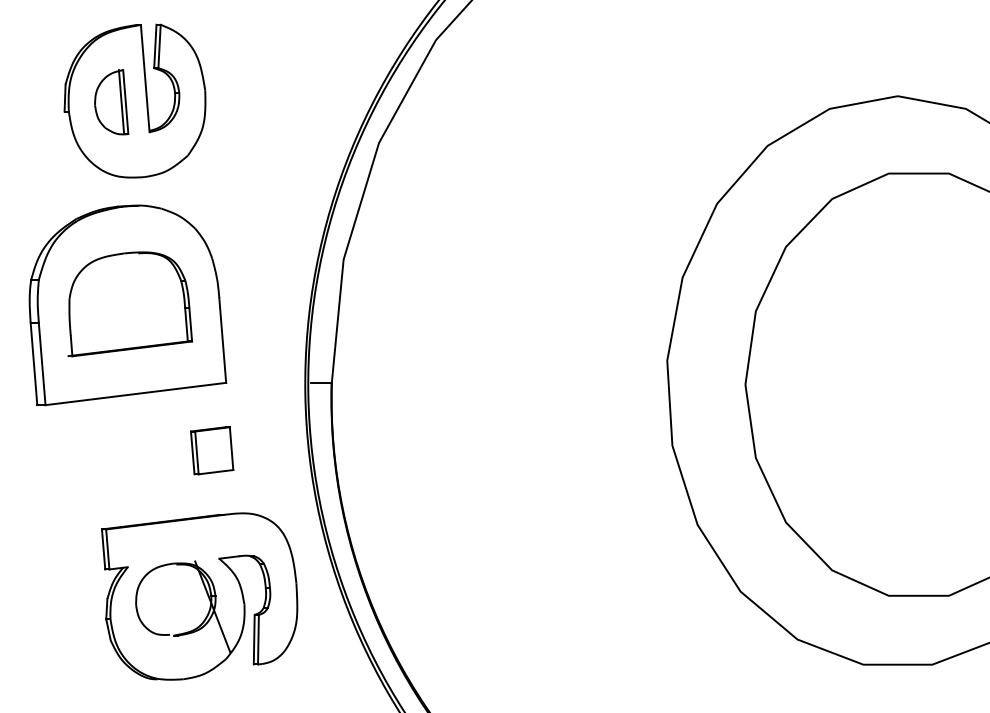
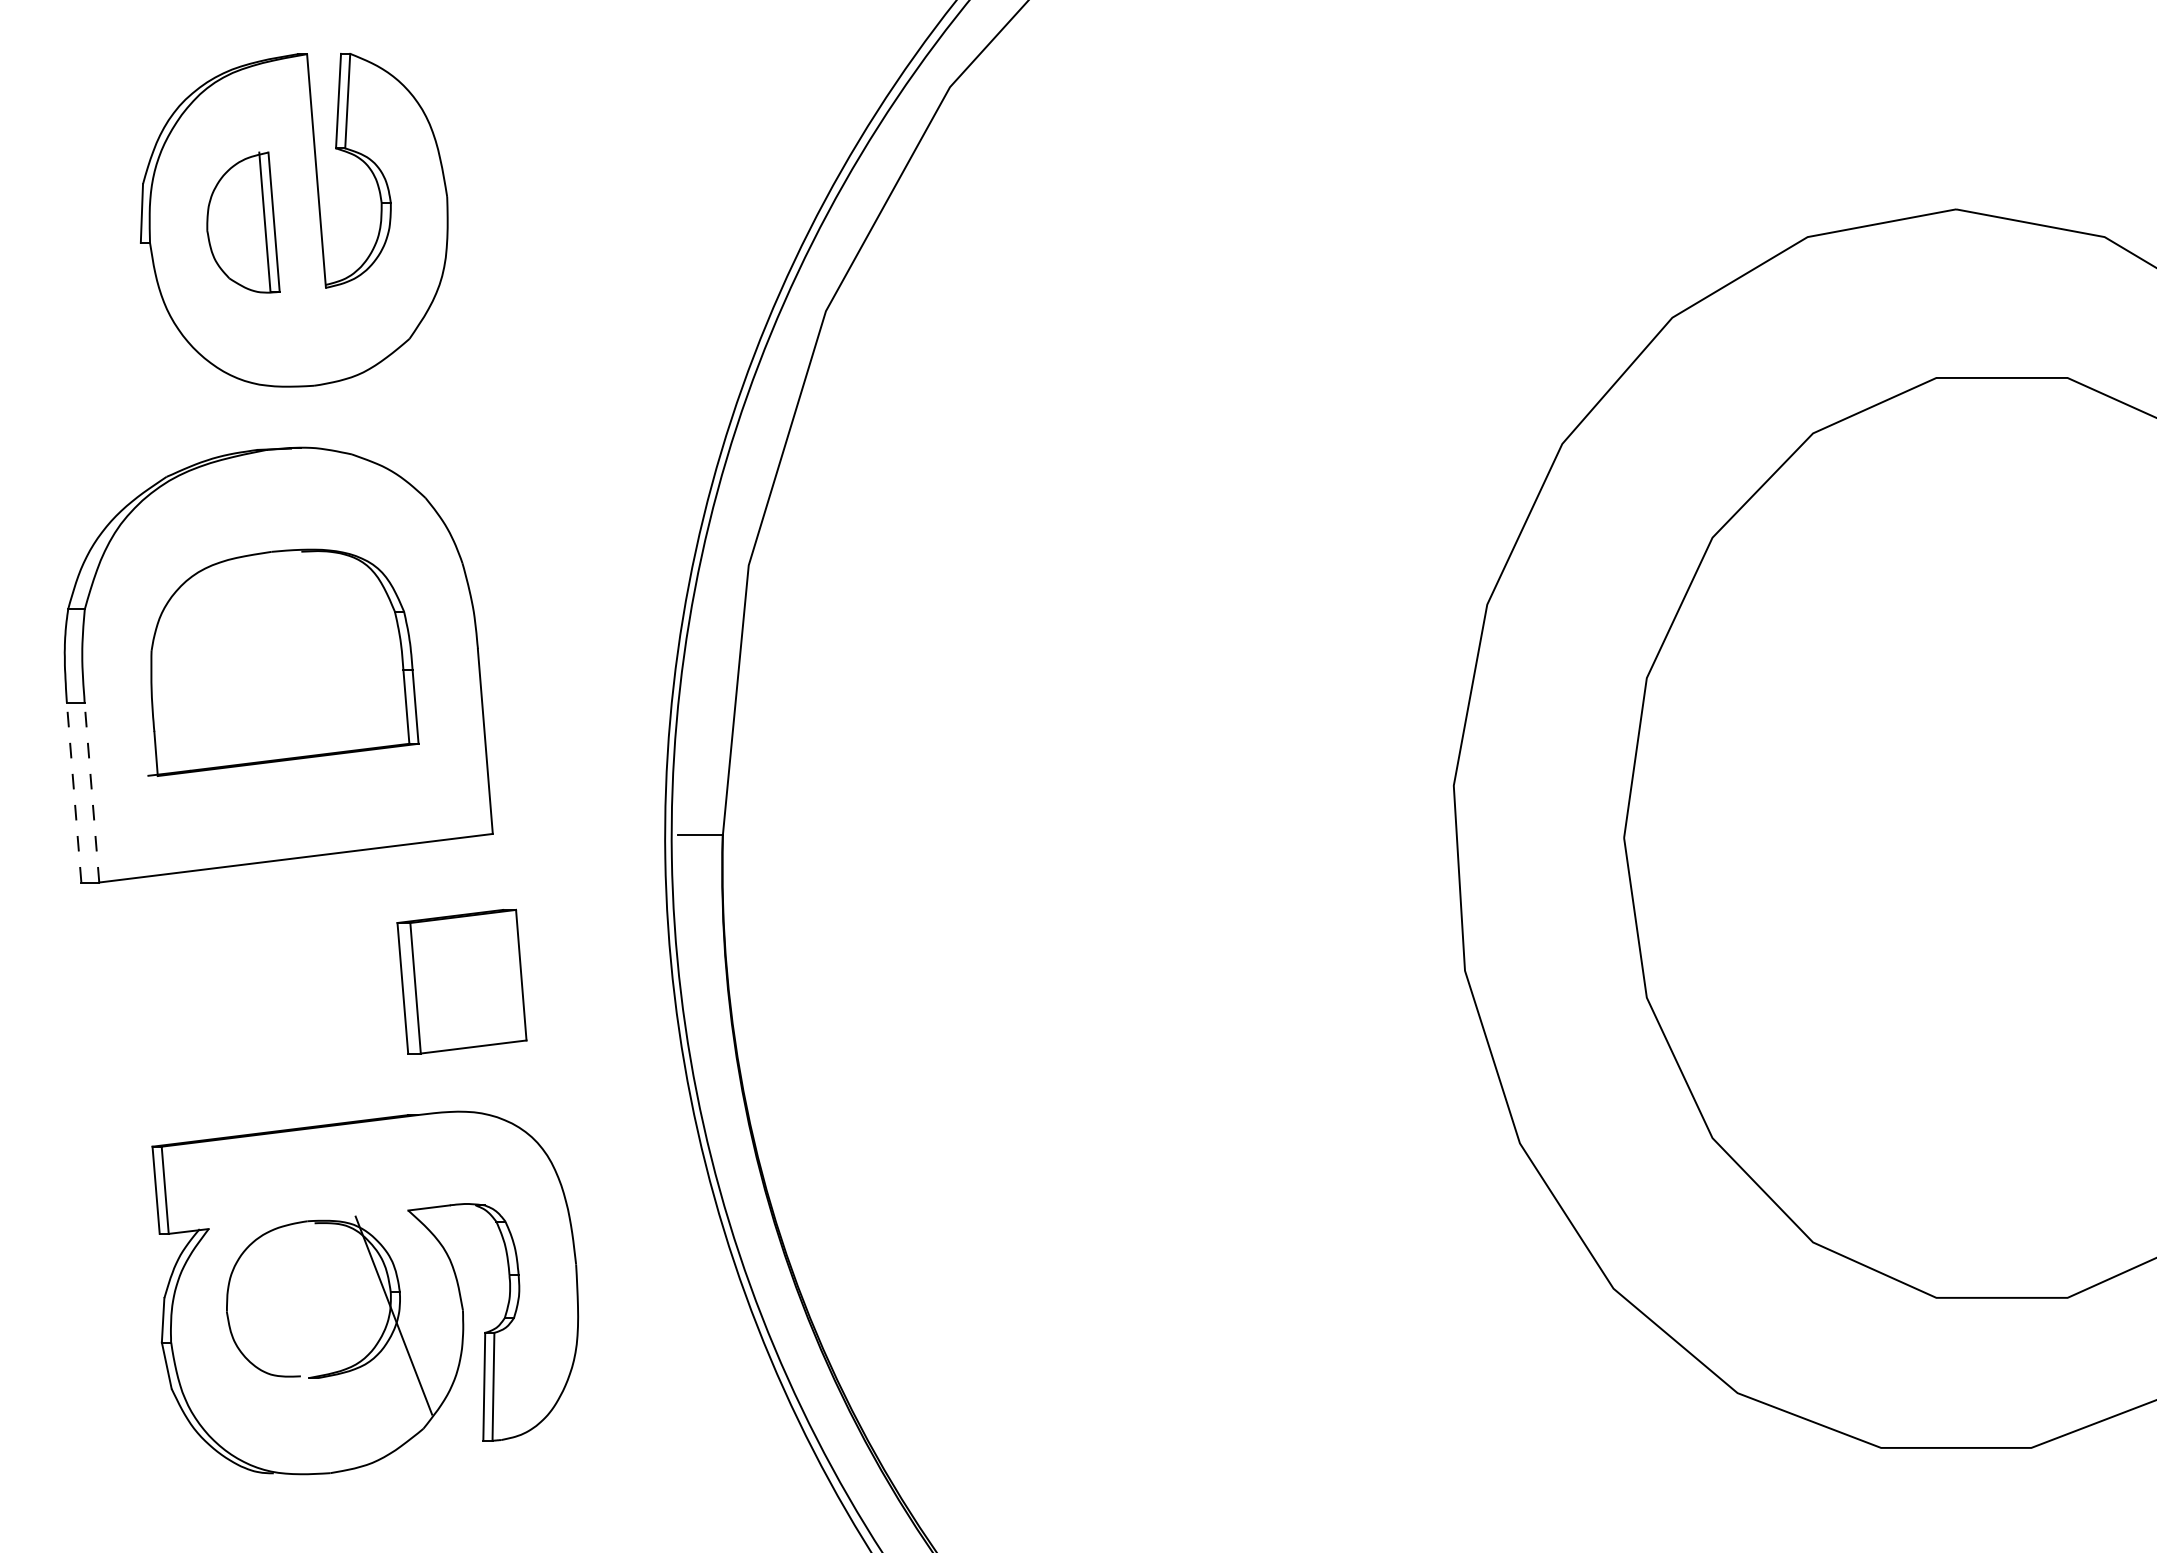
line: (33, 363) -> (73, 791), solid -> dashed
line: (42, 363) -> (92, 791), solid -> dashed
part: (212, 450) -> (463, 981), size x1.4
part: (199, 596) -> (365, 1292), moved

